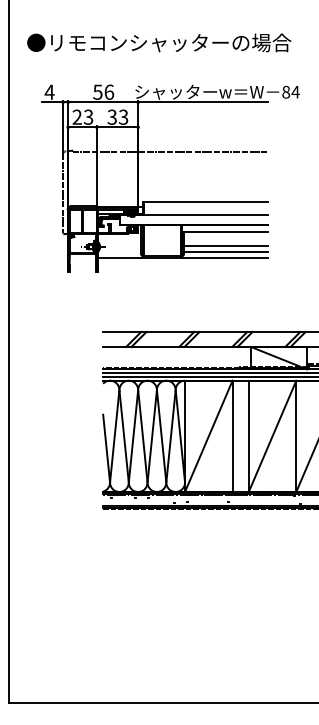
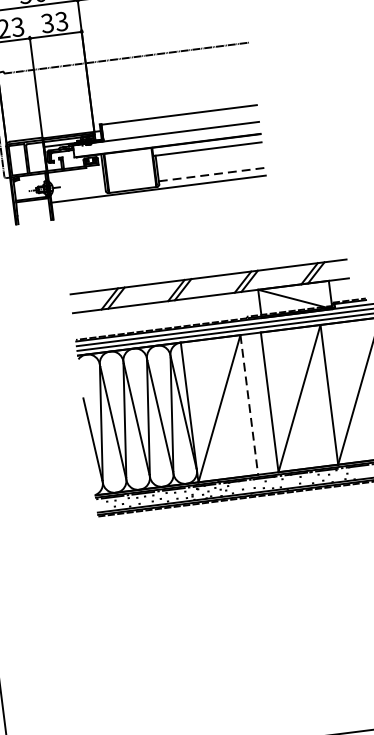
line: (225, 246) -> (210, 167), removed
line: (226, 252) -> (212, 175), solid -> dashed
line: (232, 436) -> (249, 405), solid -> dashed

